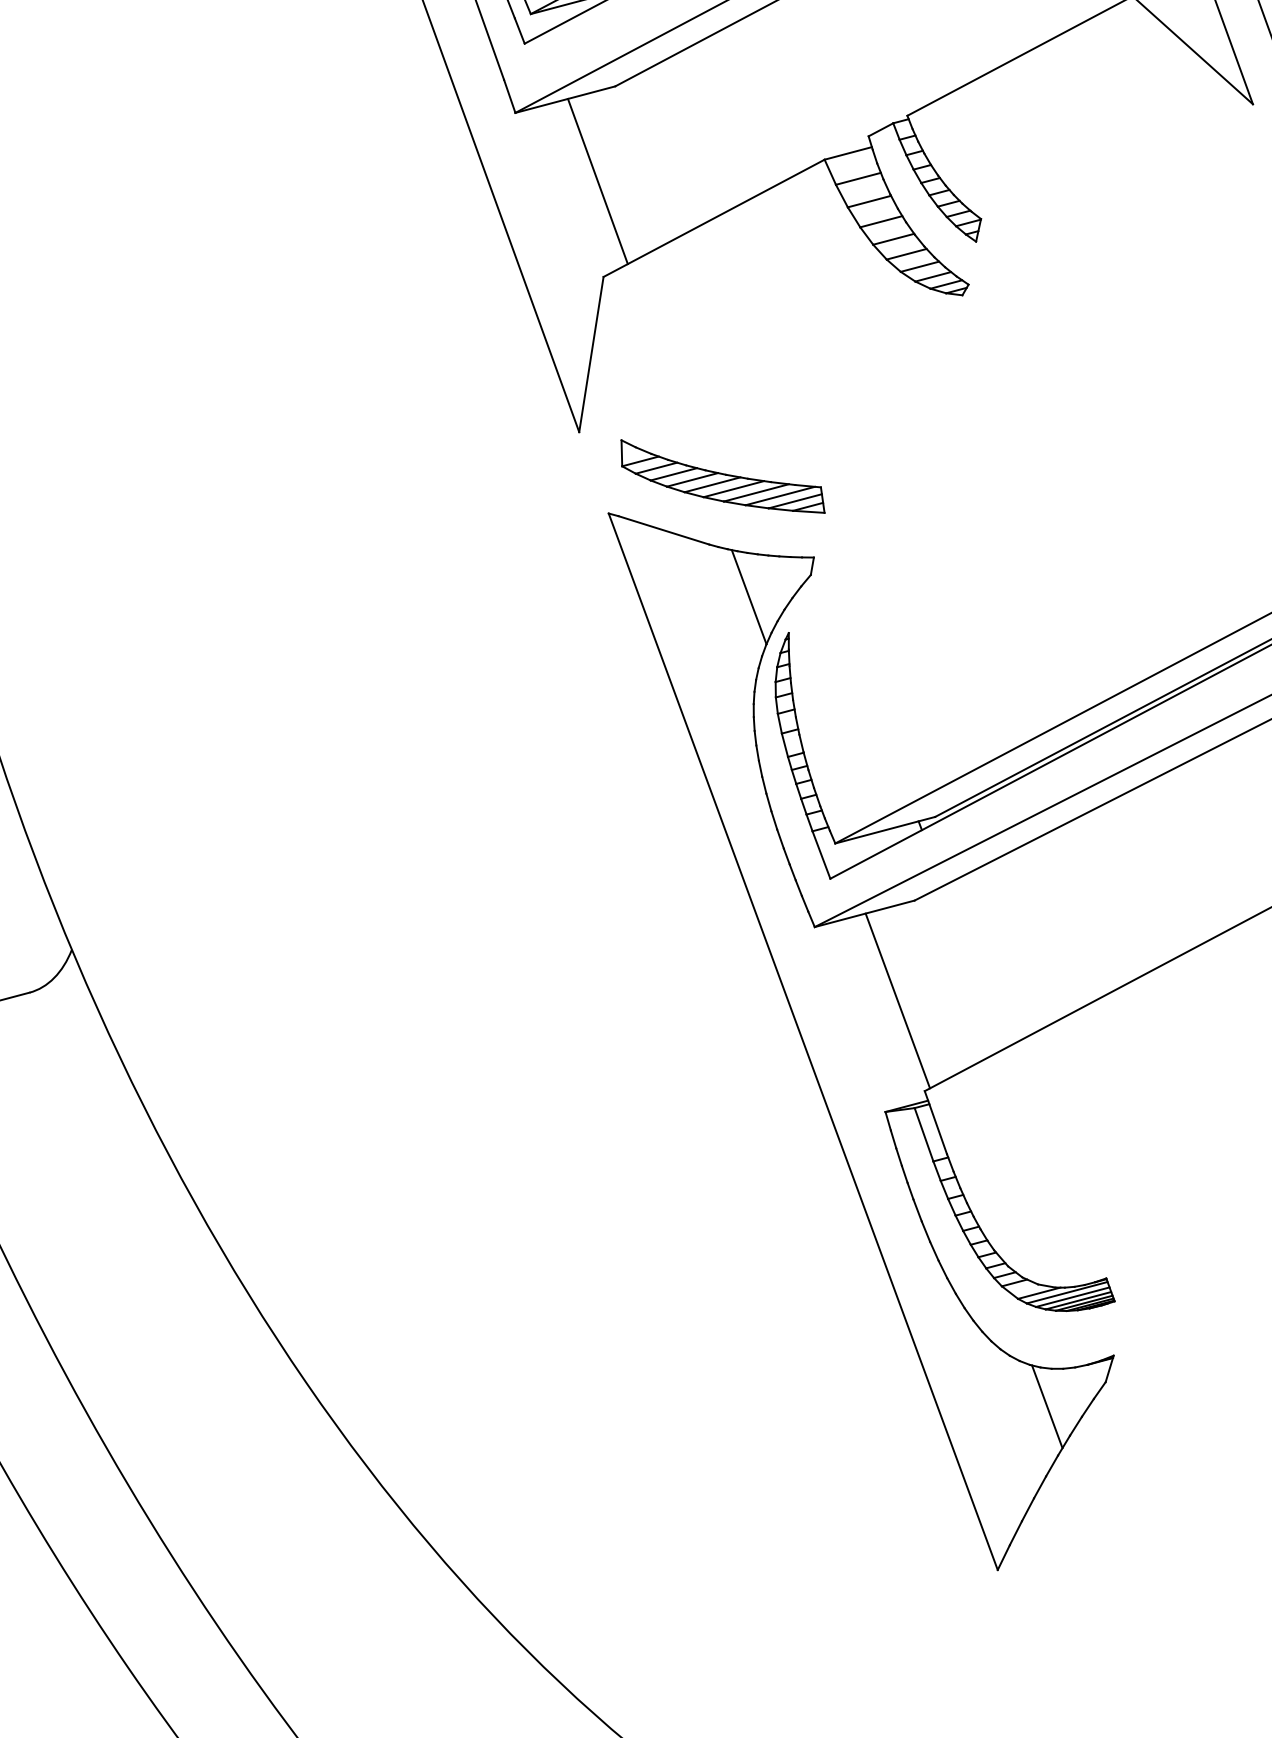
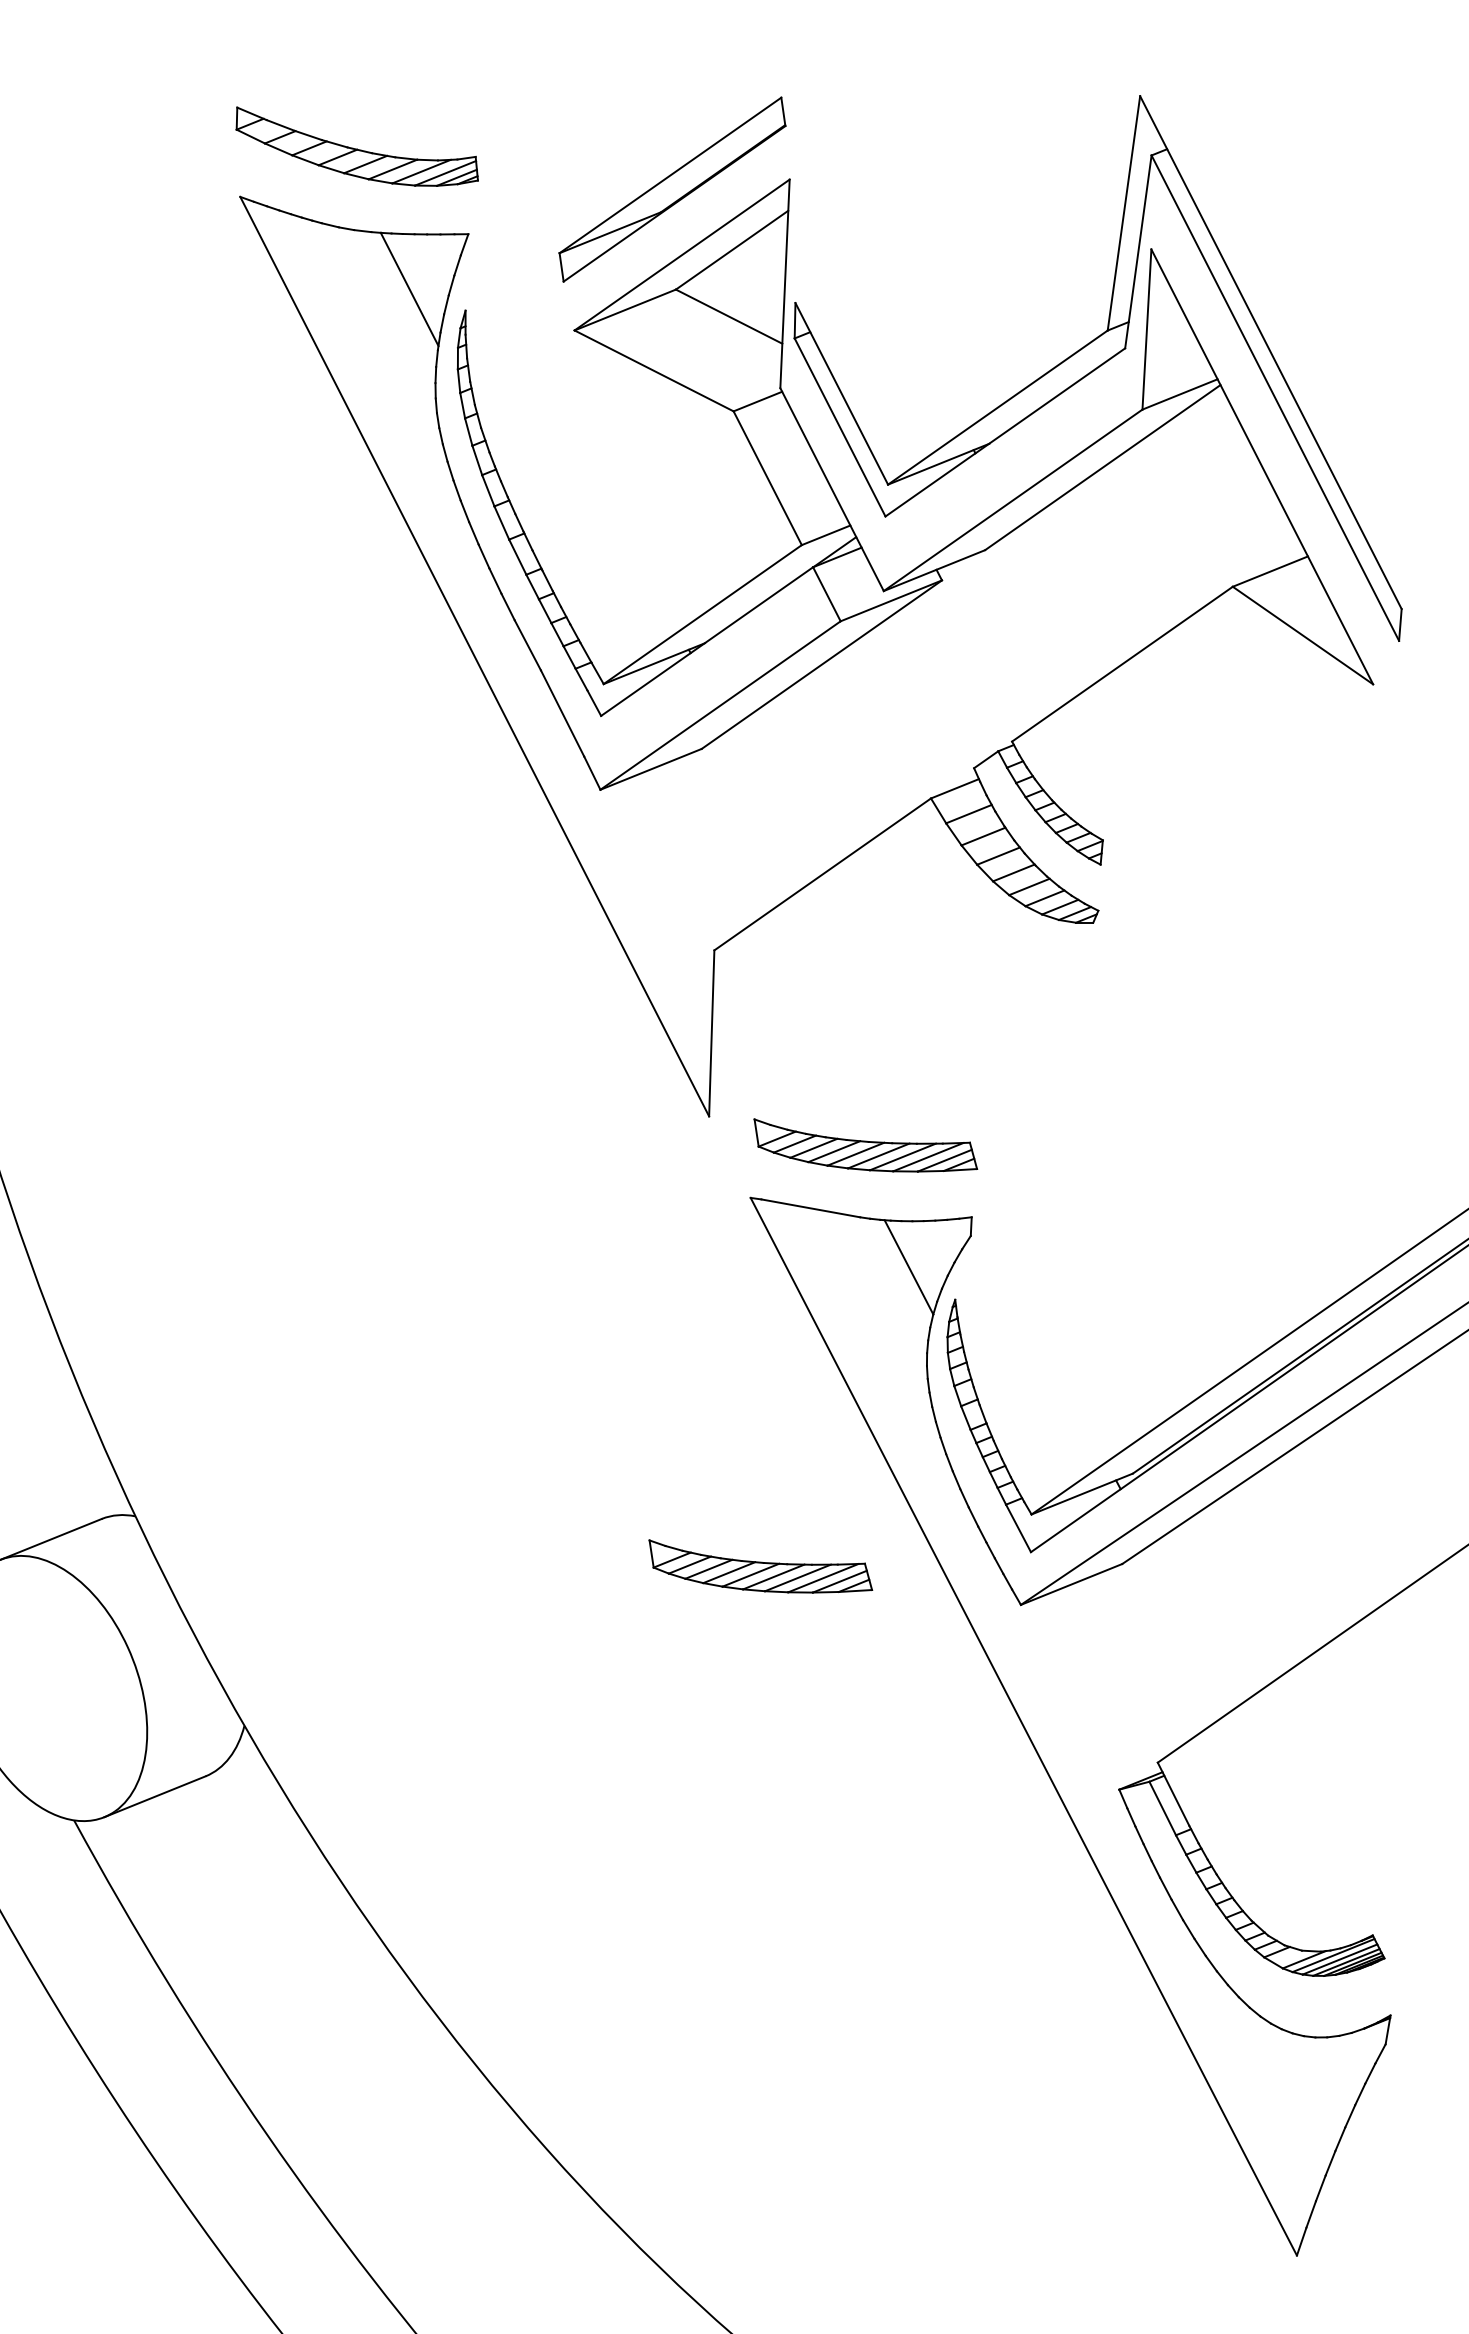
line: (597, 181) -> (695, 850), removed
part: (574, 860) -> (760, 1566), added
line: (897, 1000) -> (1117, 1671), removed
line: (1047, 1406) -> (1327, 2077), removed

